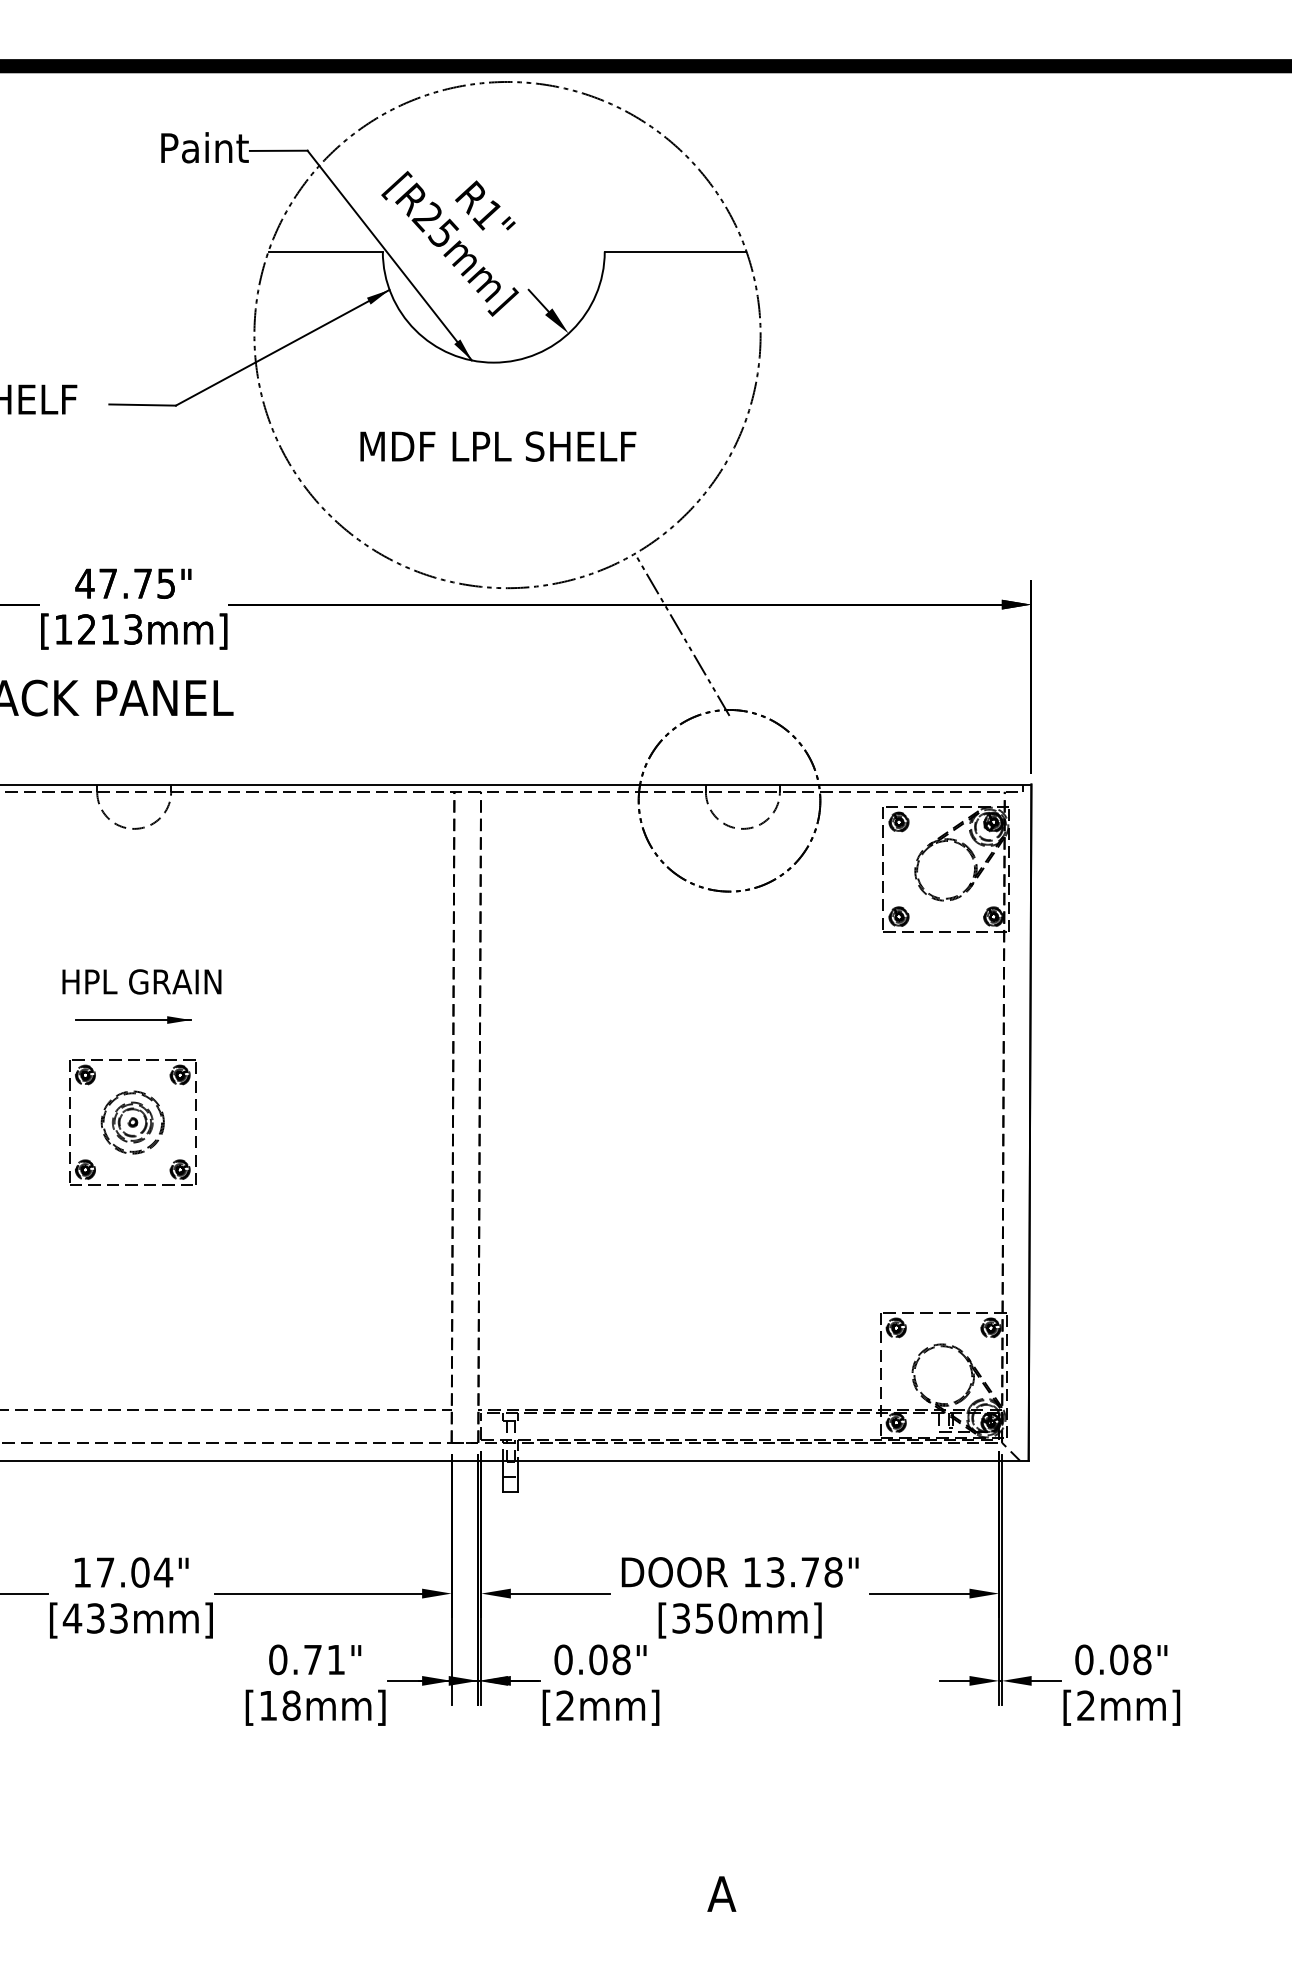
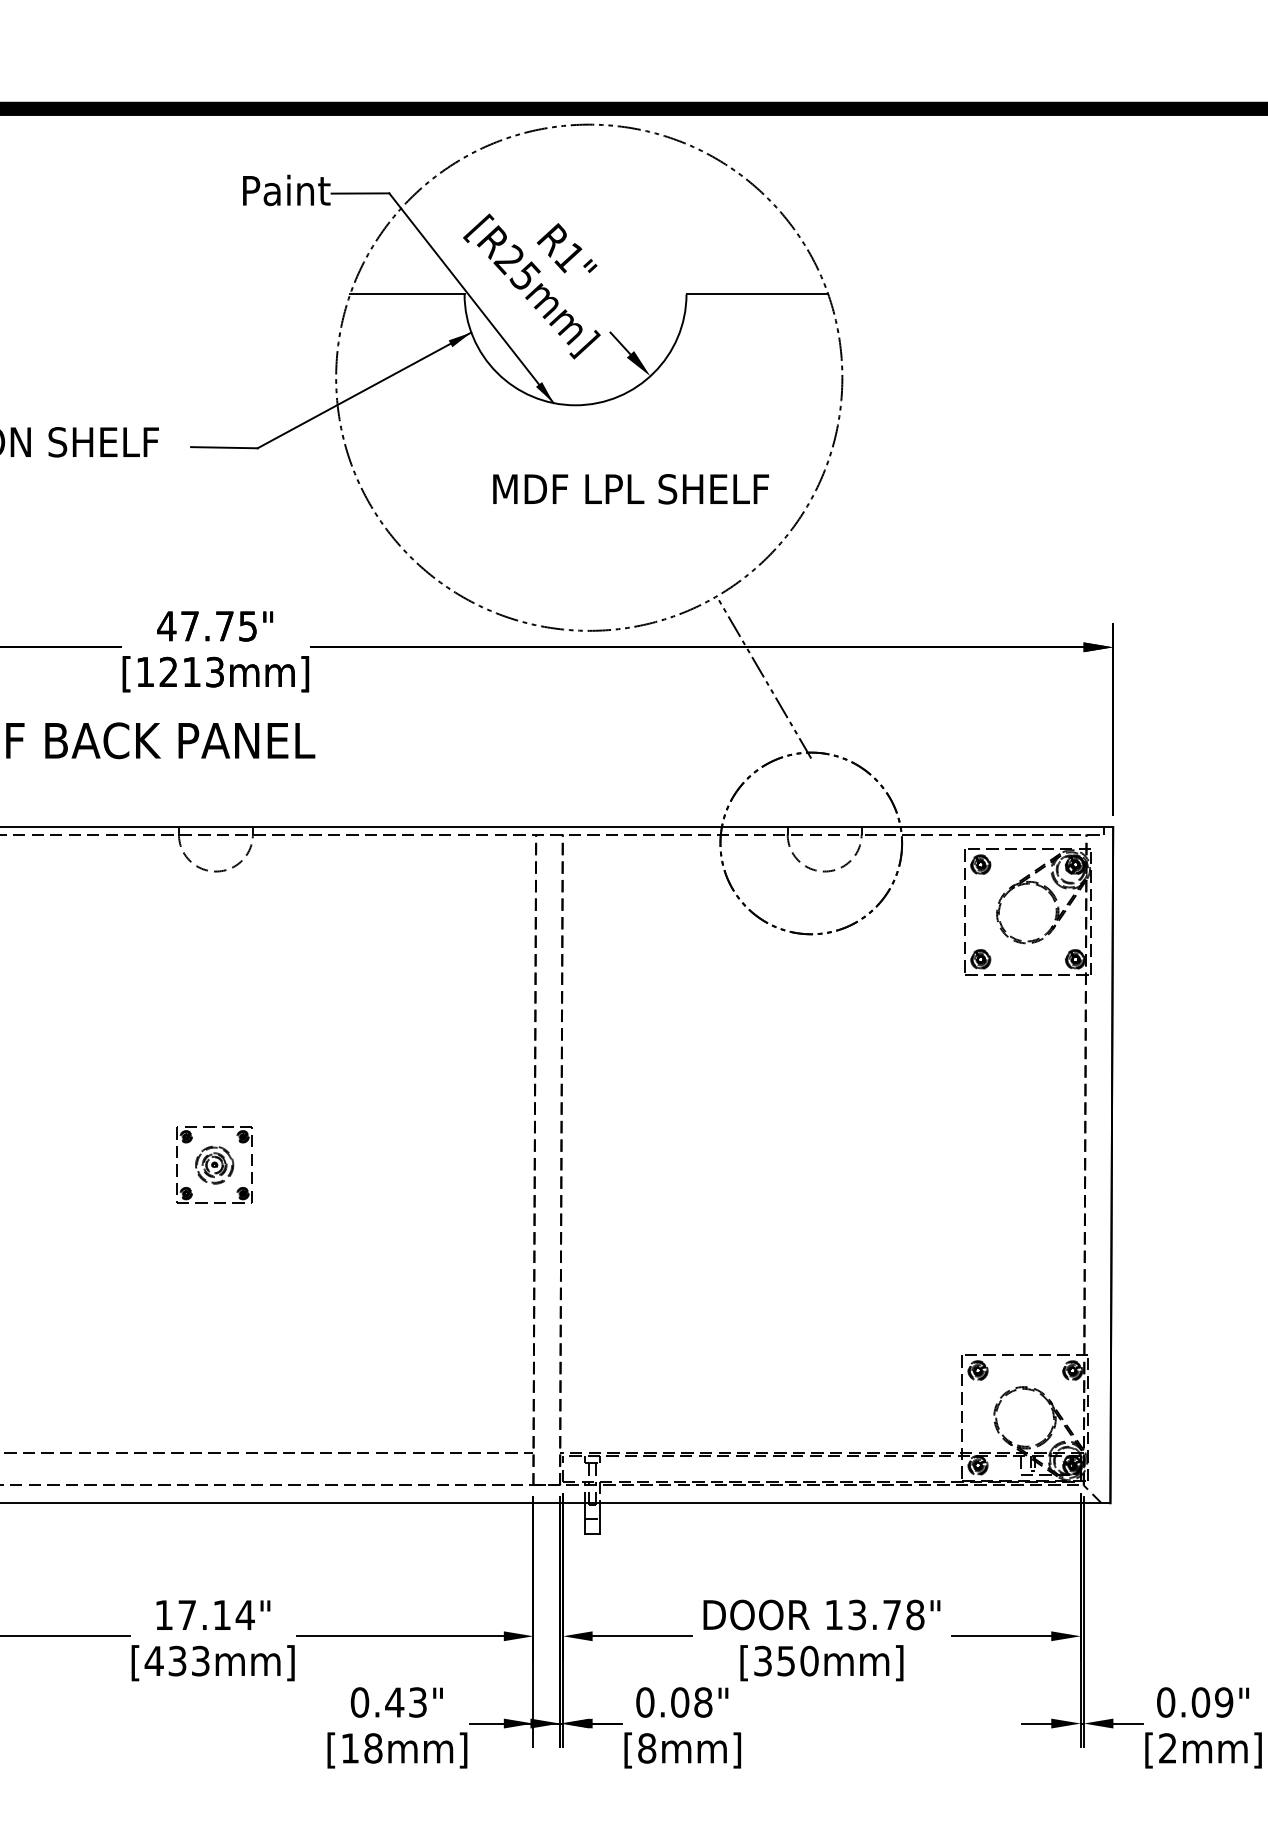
text: (498, 446) -> (631, 489), moved
part: (141, 996) -> (223, 1039), removed
part: (132, 1122) -> (214, 1165), size x0.6
text: (140, 1572) -> (222, 1615), 17.04" -> 17.14"
text: (323, 1659) -> (405, 1702), 0.71" -> 0.43"
text: (1142, 1659) -> (1224, 1702), 0.08" -> 0.09"
text: (565, 1705) -> (647, 1748), [2mm] -> [8mm]

